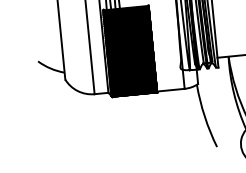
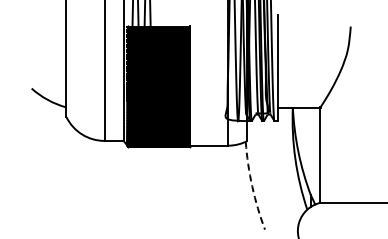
arc: (204, 116) -> (252, 186), solid -> dashed

